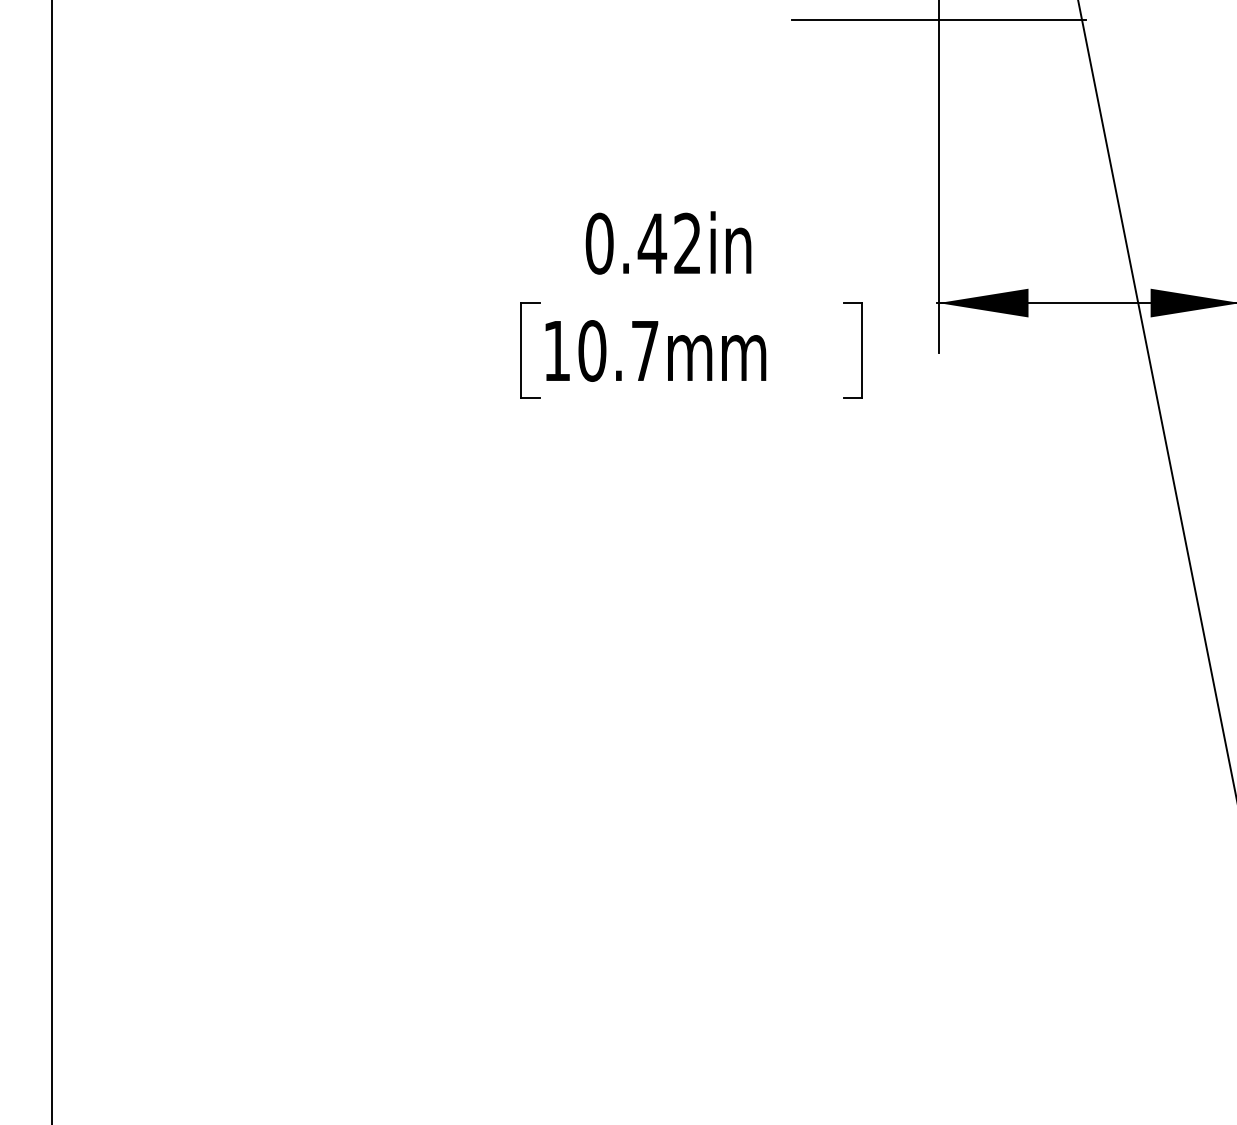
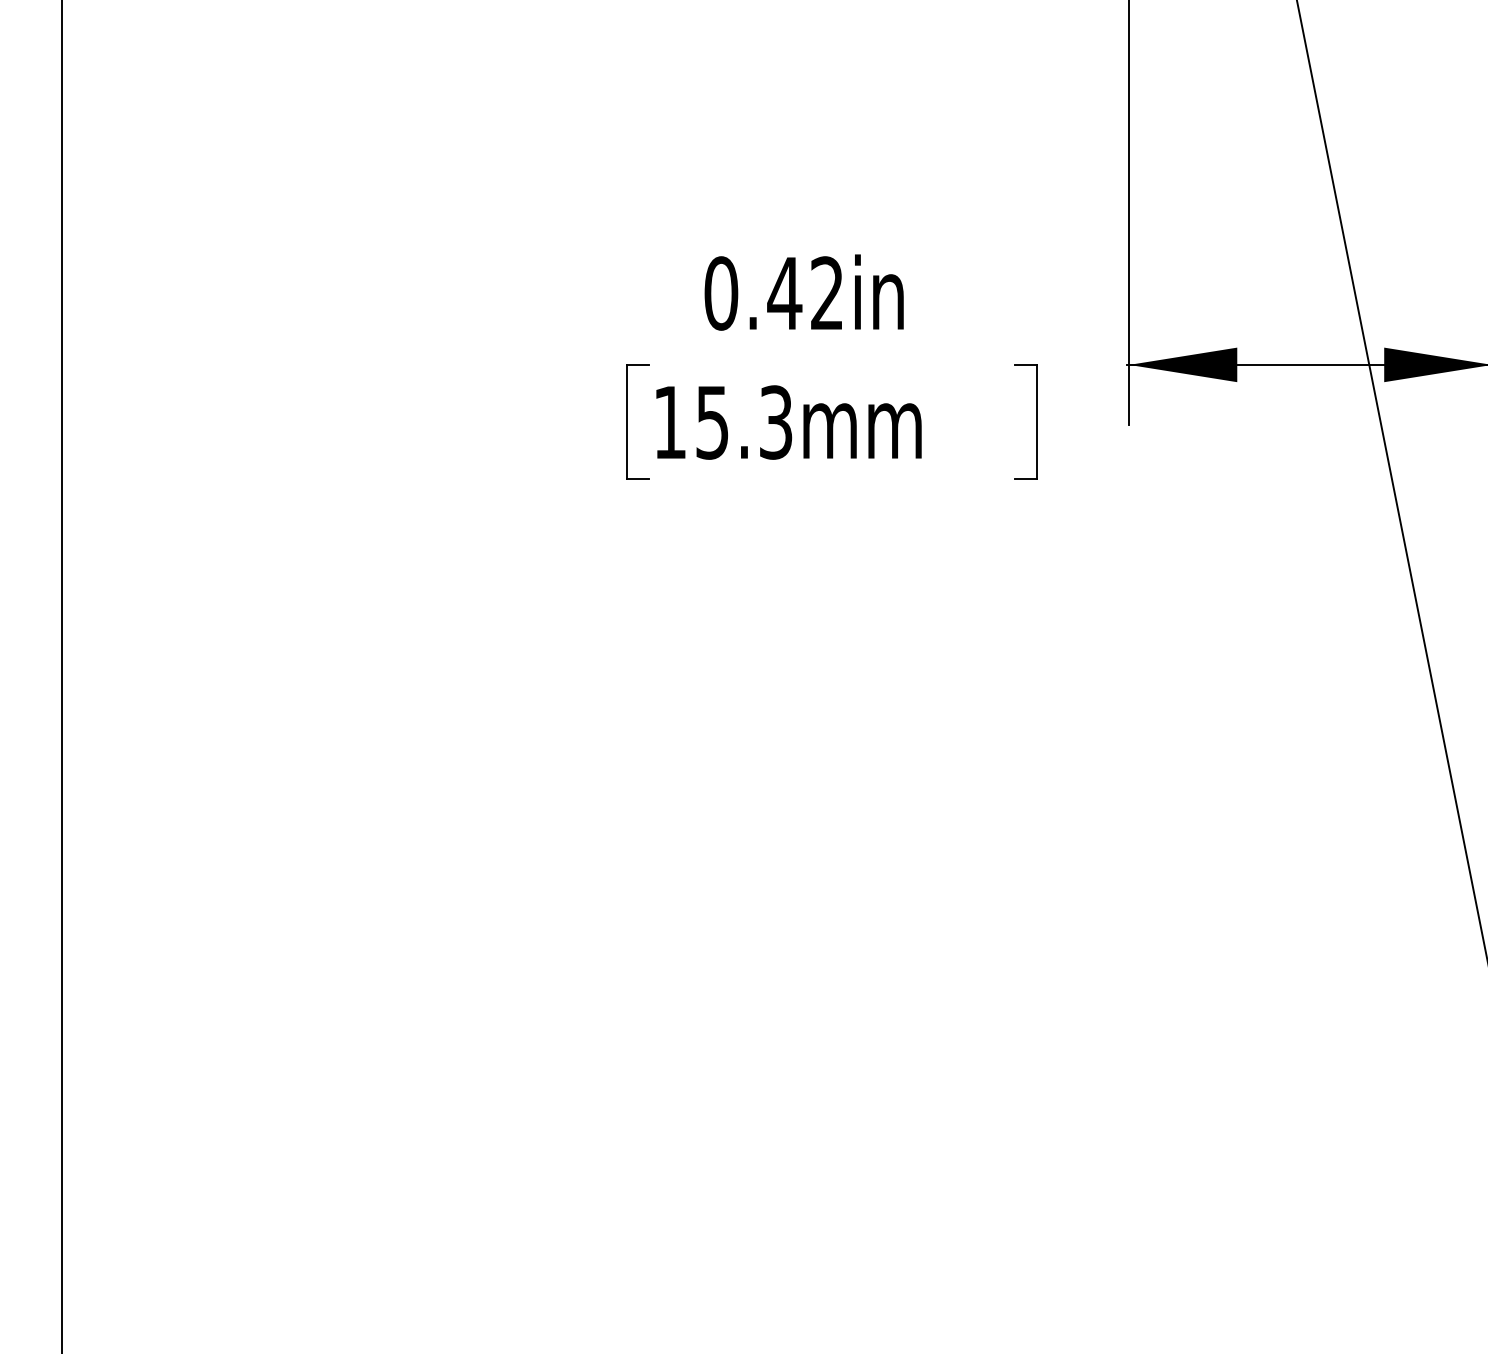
line: (938, 20) -> (1129, 24), removed
text: (618, 350) -> (744, 422), 10.7mm -> 15.3mm

